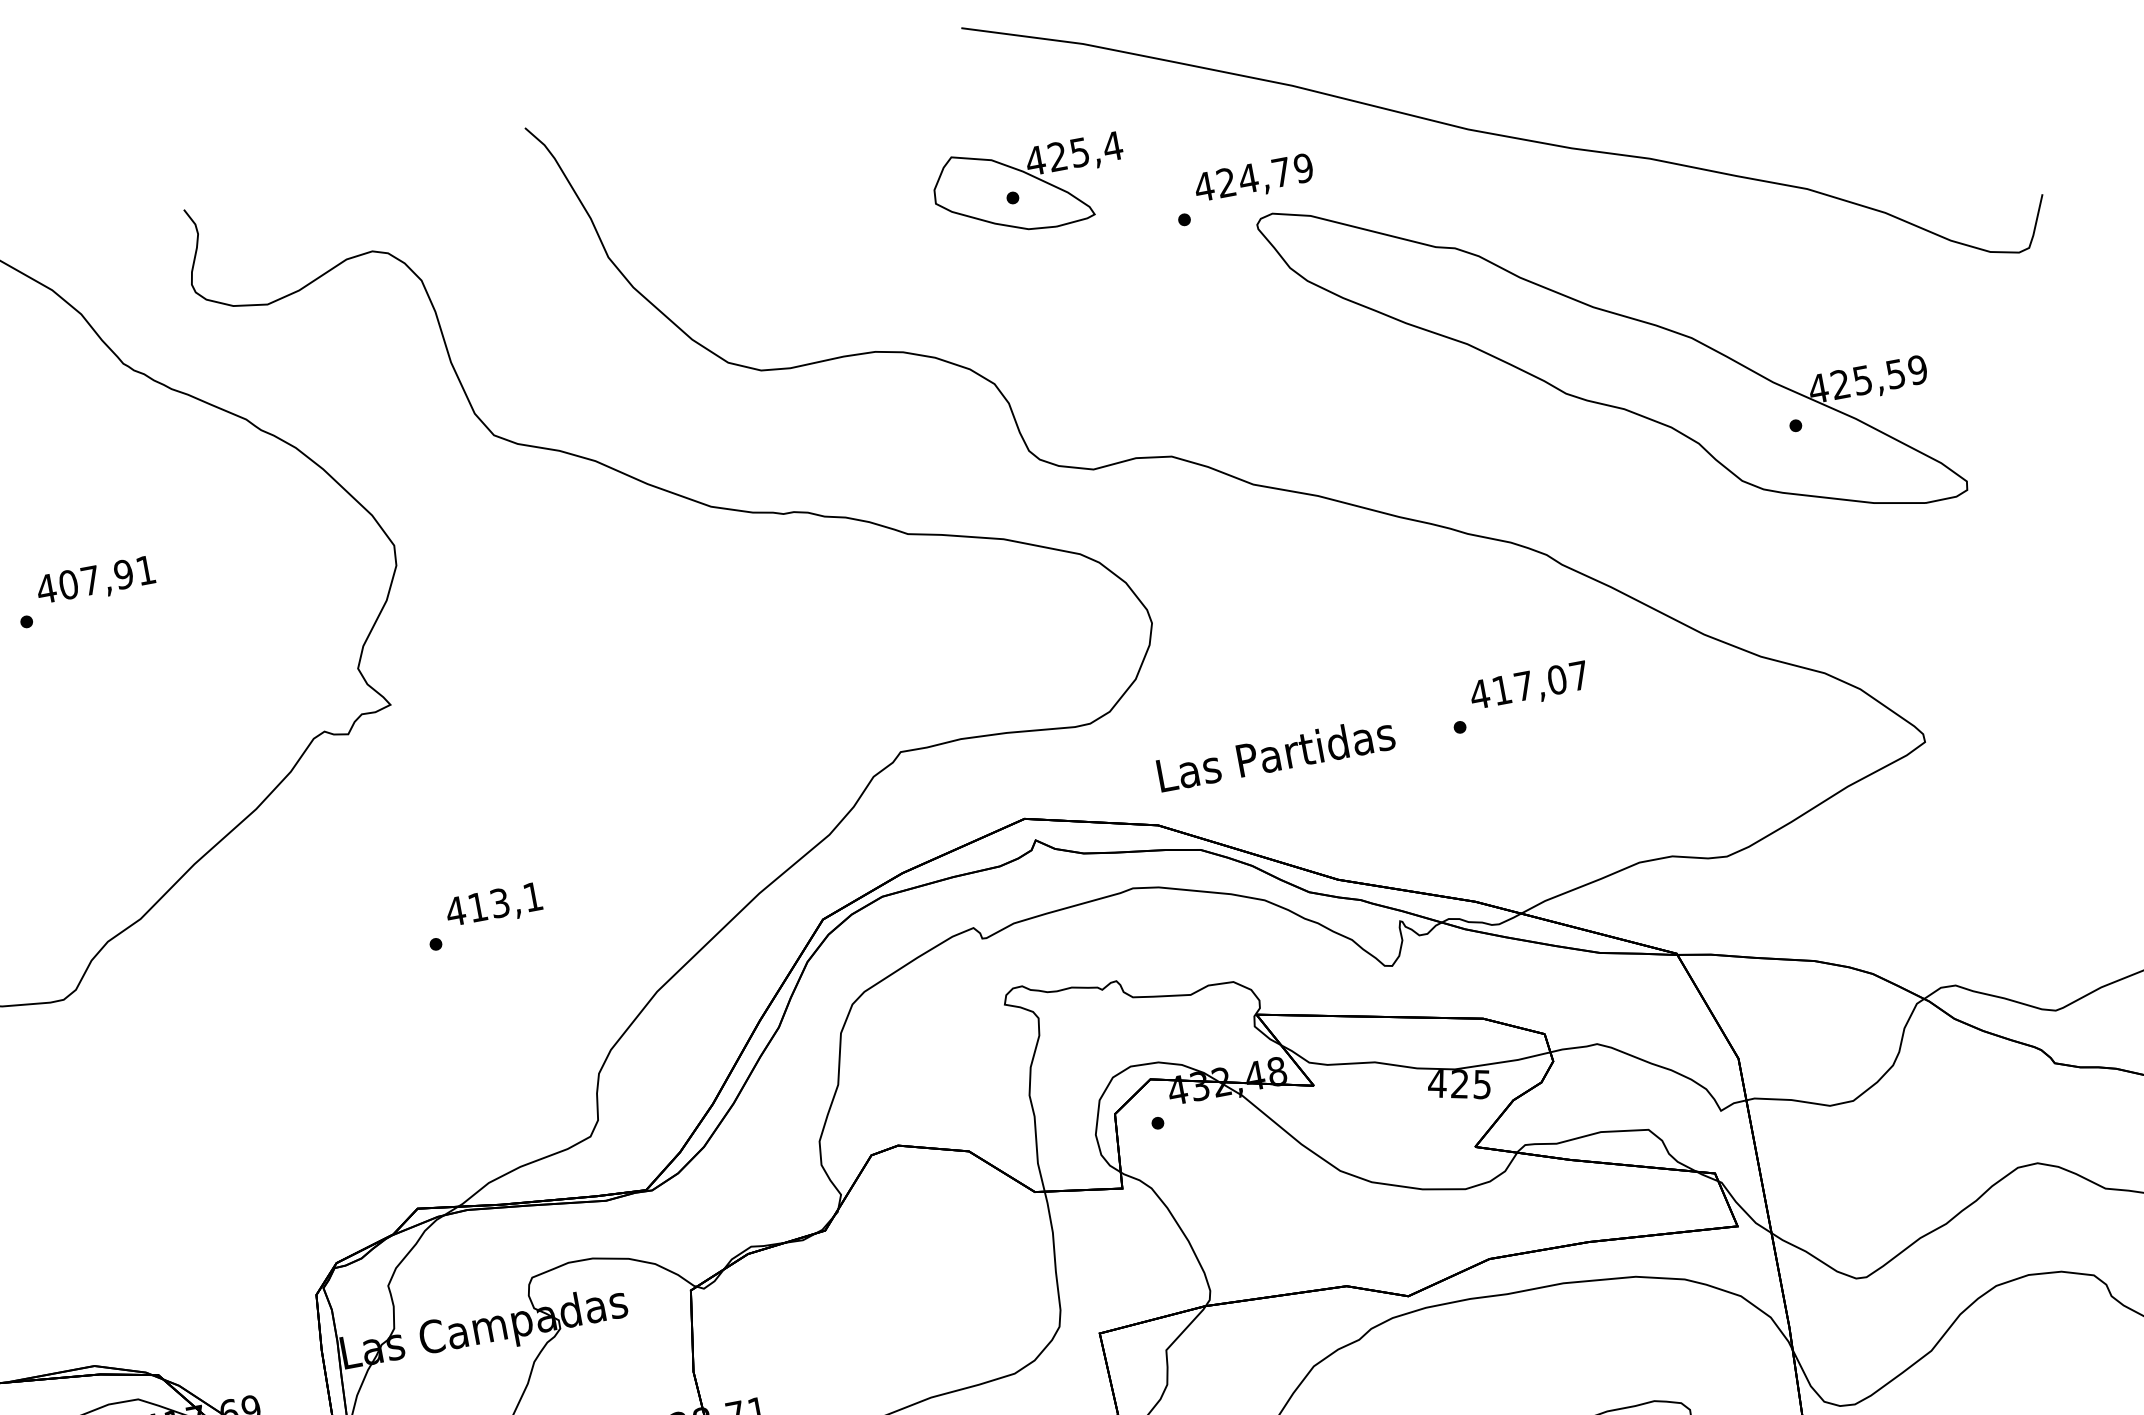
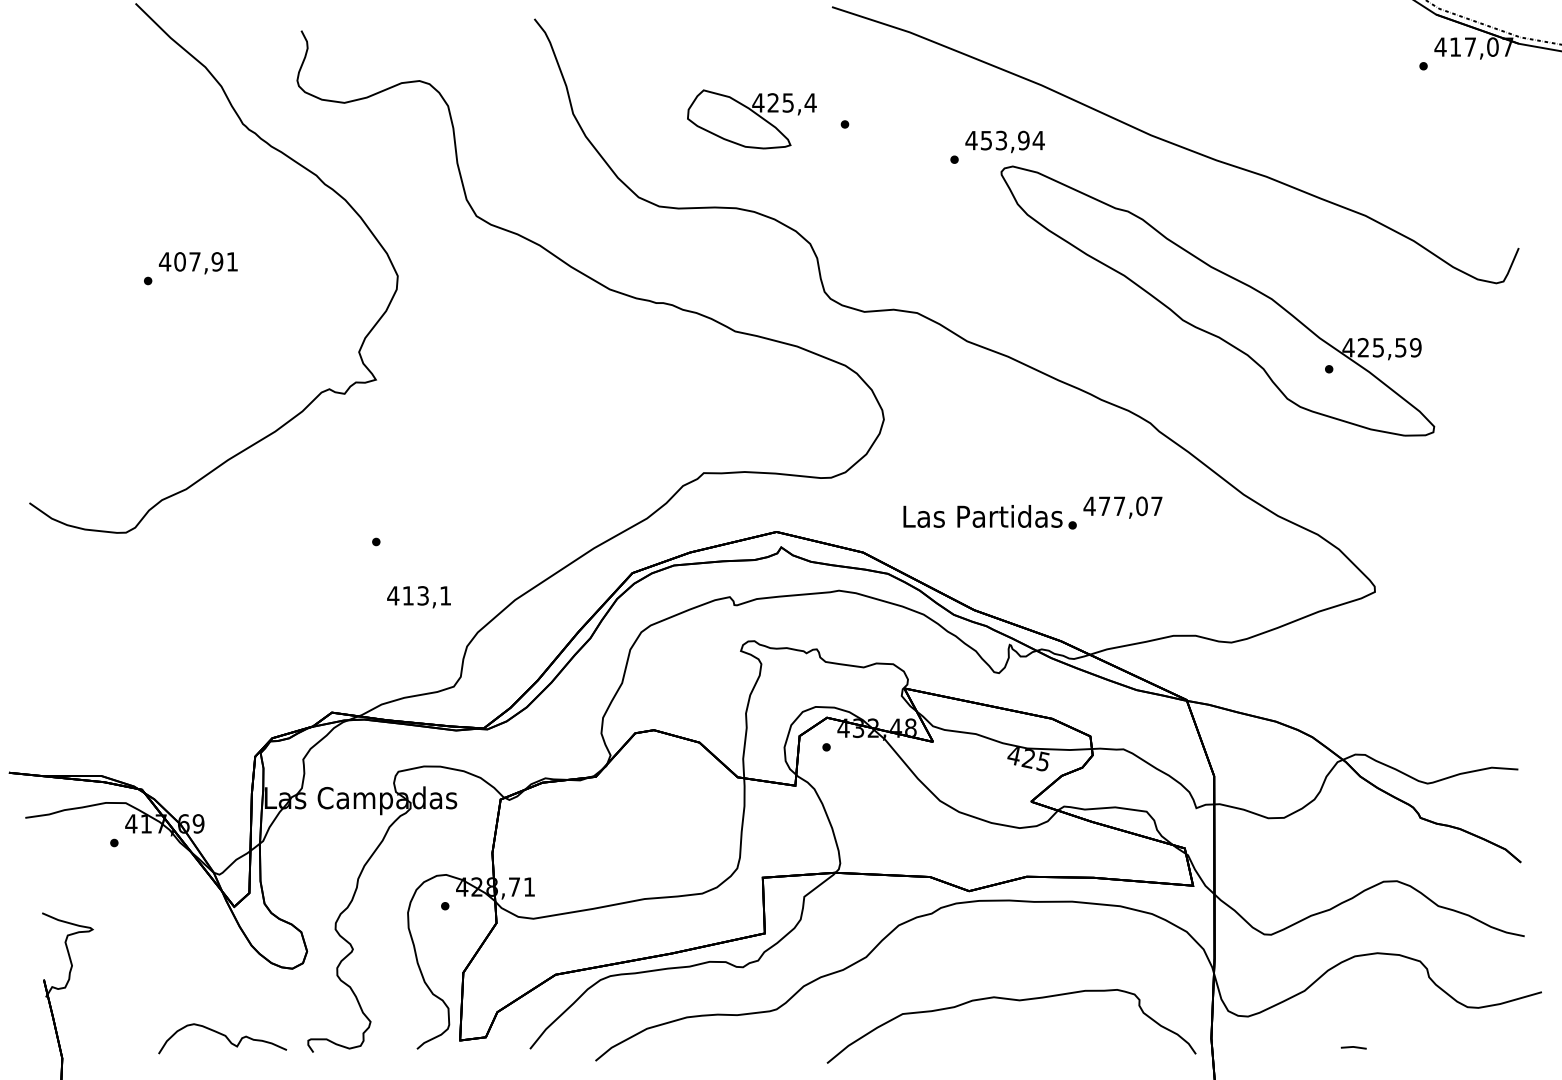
text: (1264, 175) -> (1012, 140), 424,79 -> 453,94
part: (1030, 187) -> (751, 119), moved
text: (1501, 689) -> (1104, 505), 417,07 -> 477,07
text: (1275, 754) -> (982, 516), moved
text: (493, 906) -> (418, 597), moved

